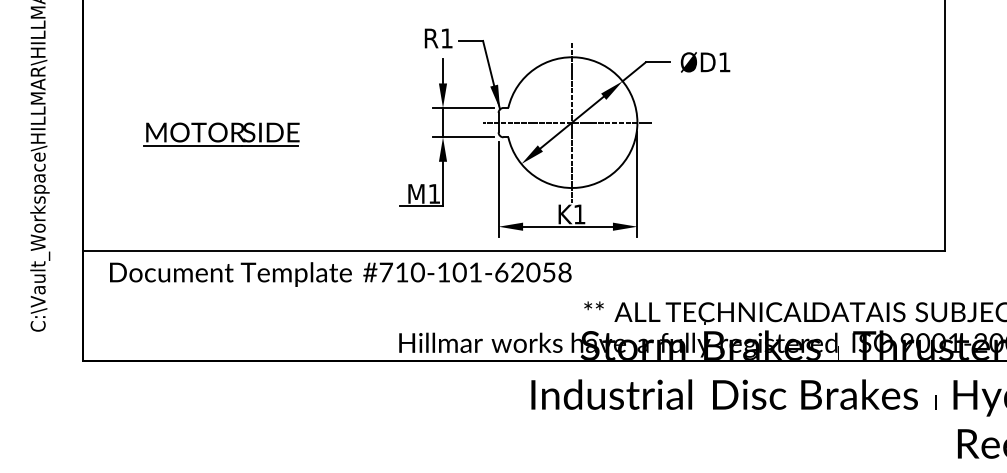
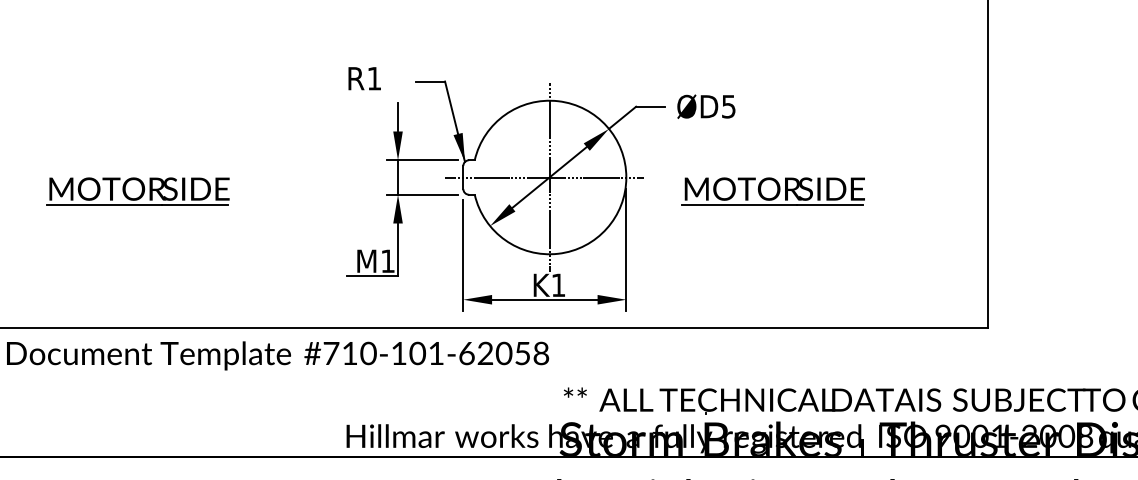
text: (438, 38) -> (364, 78), moved
text: (724, 62) -> (728, 106), ØD1 -> ØD5
part: (762, 134) -> (773, 191), added

